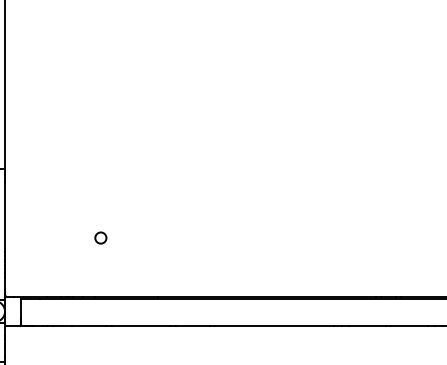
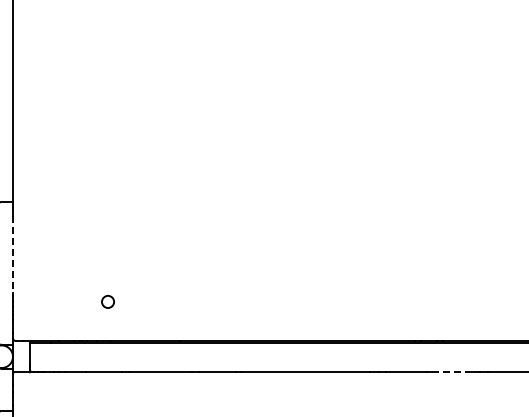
line: (4, 217) -> (12, 254), solid -> dashed
circle: (100, 237) -> (107, 301), moved
line: (409, 326) -> (452, 372), solid -> dashed

